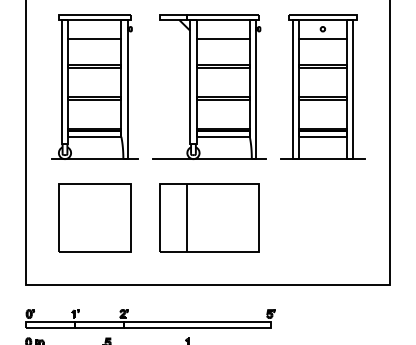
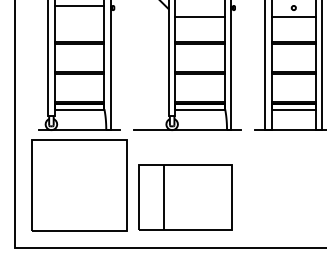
line: (94, 38) -> (79, 6), moved
part: (94, 217) -> (79, 185), size x1.4
part: (209, 217) -> (185, 197), moved

